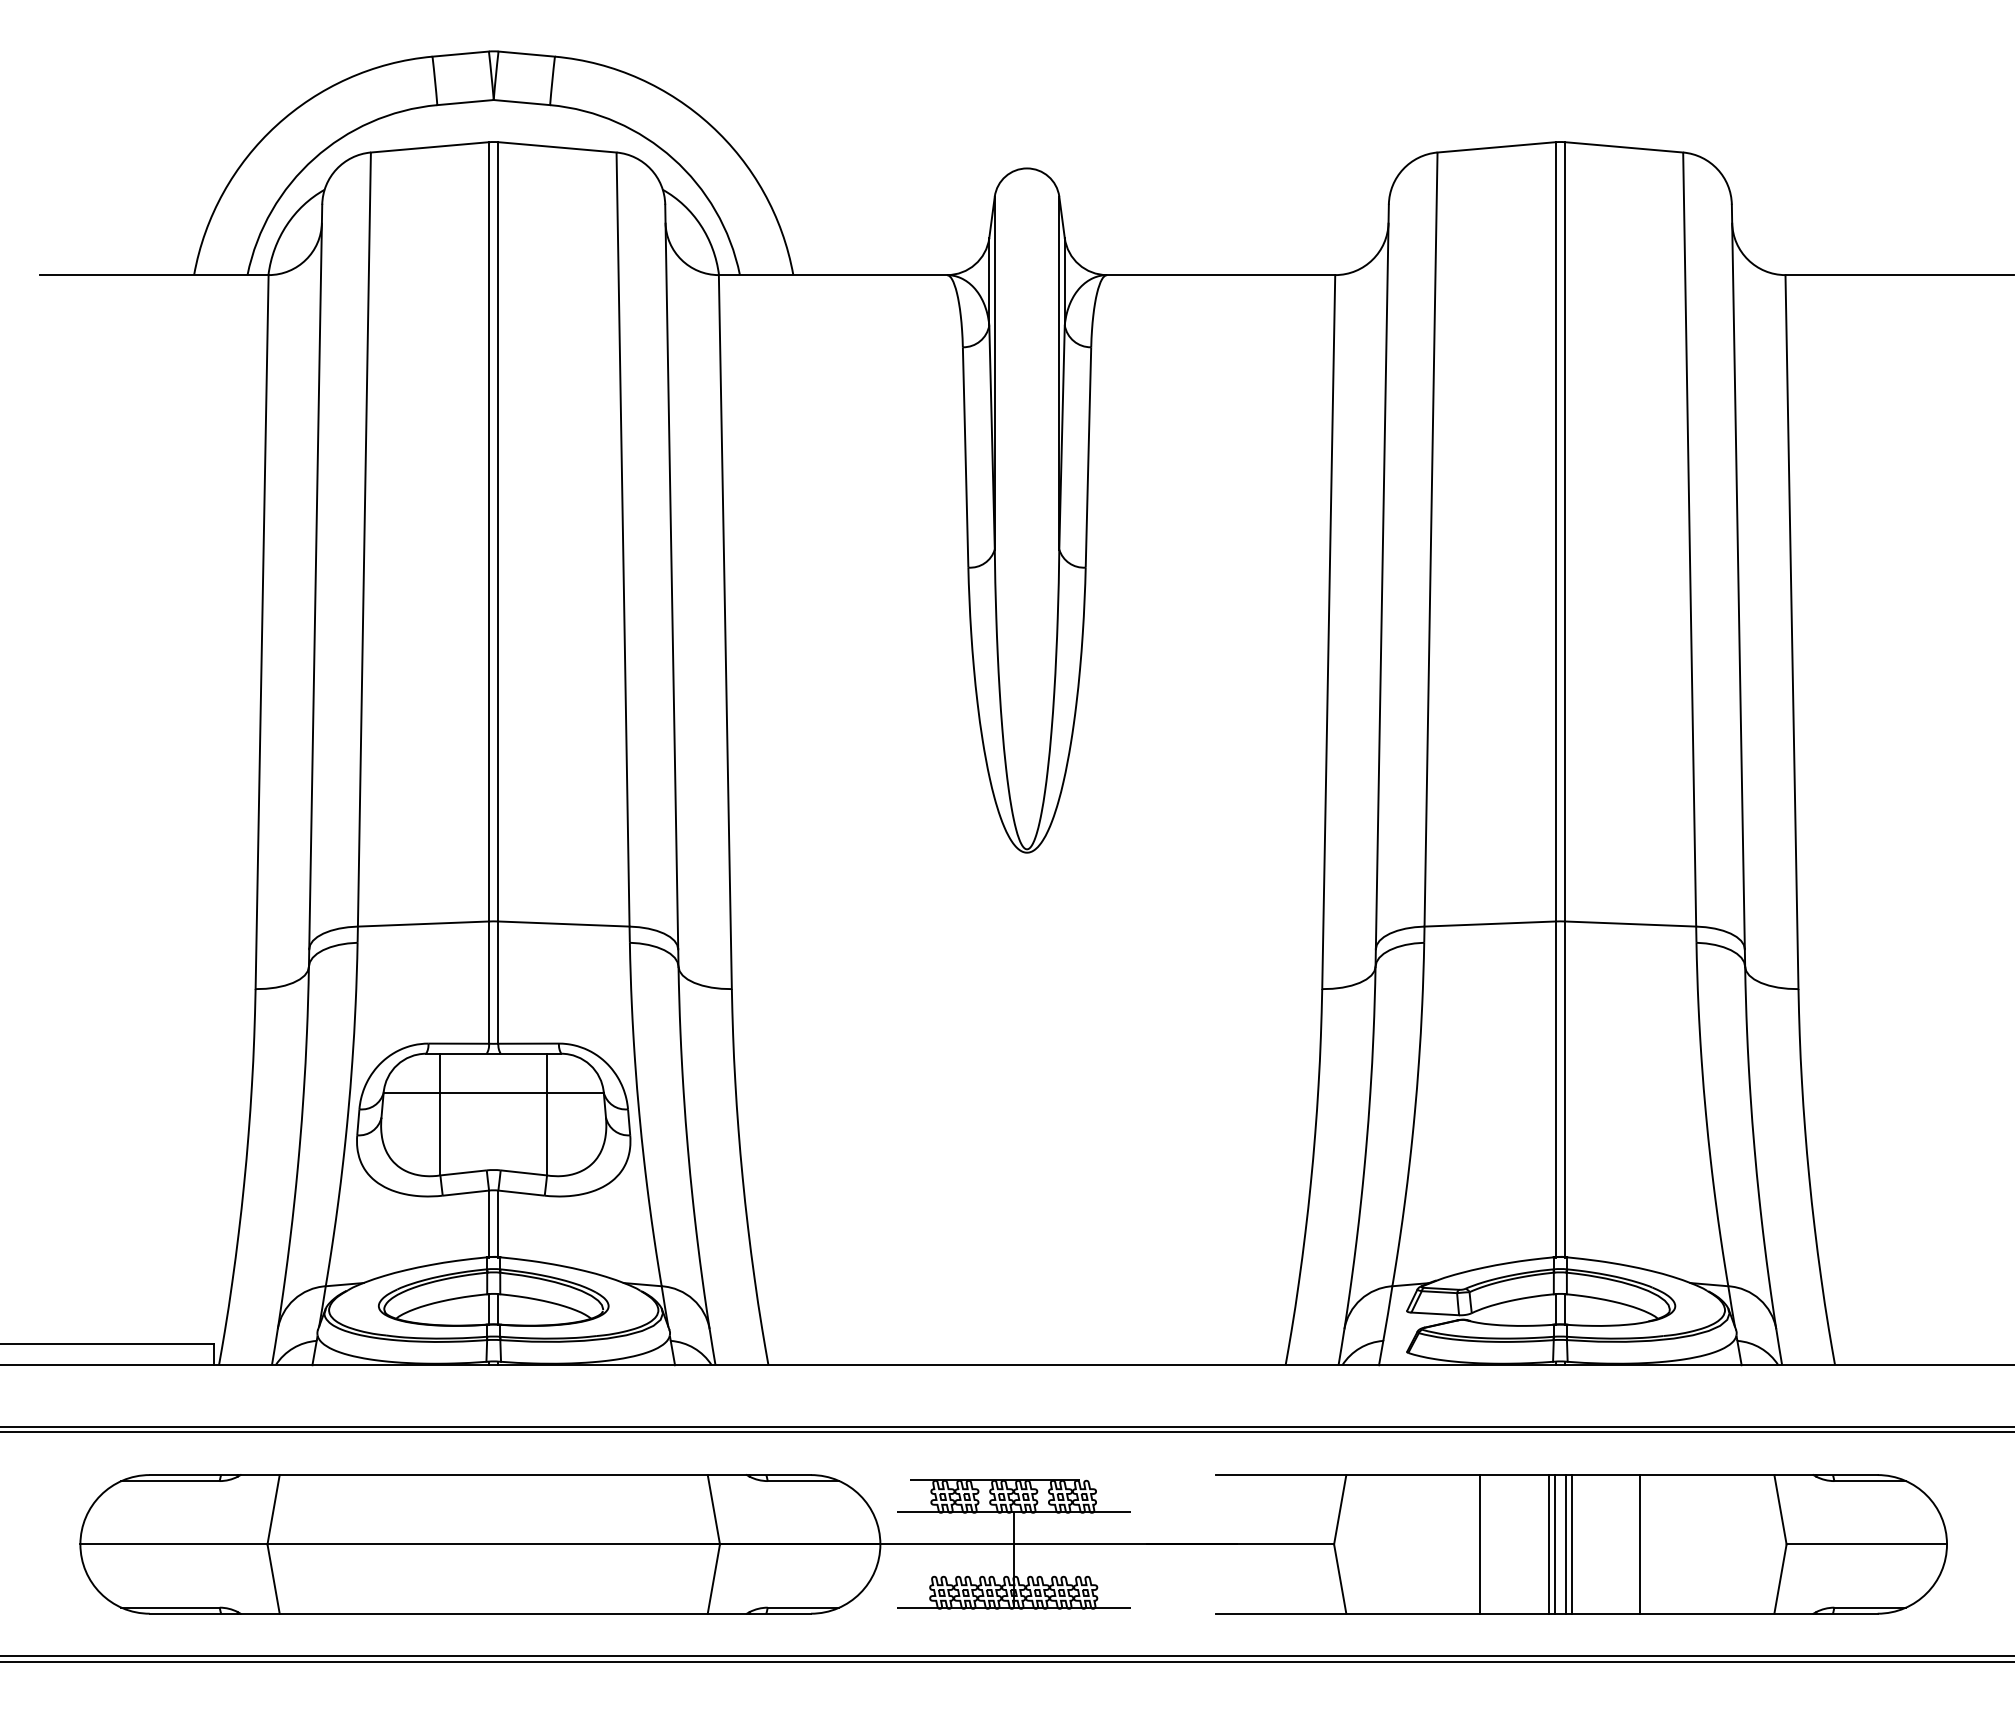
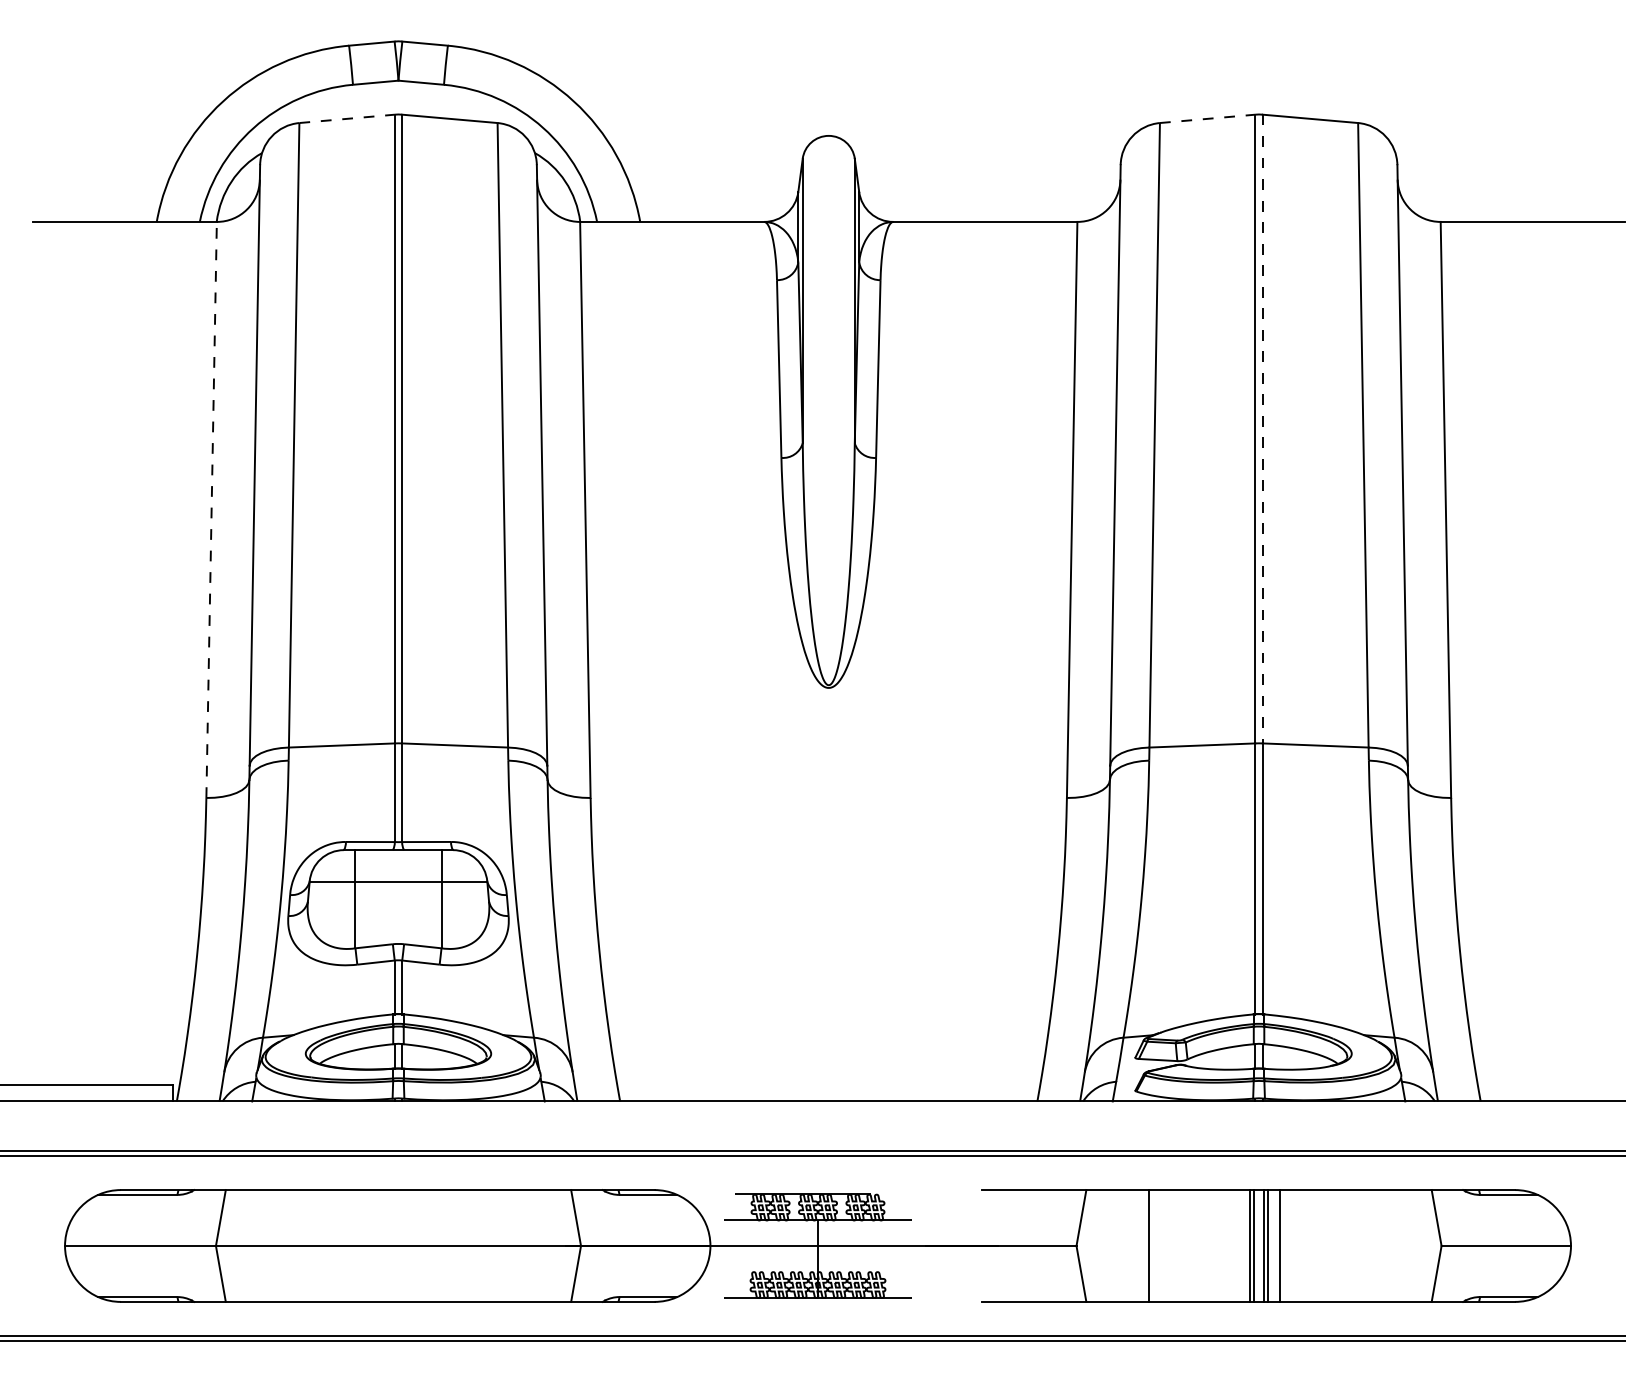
line: (430, 147) -> (347, 118), solid -> dashed
line: (1497, 147) -> (1208, 118), solid -> dashed
line: (1565, 531) -> (1263, 428), solid -> dashed
line: (262, 631) -> (211, 509), solid -> dashed
line: (1480, 1544) -> (1149, 1246), moved
line: (1640, 1544) -> (1280, 1246), moved

